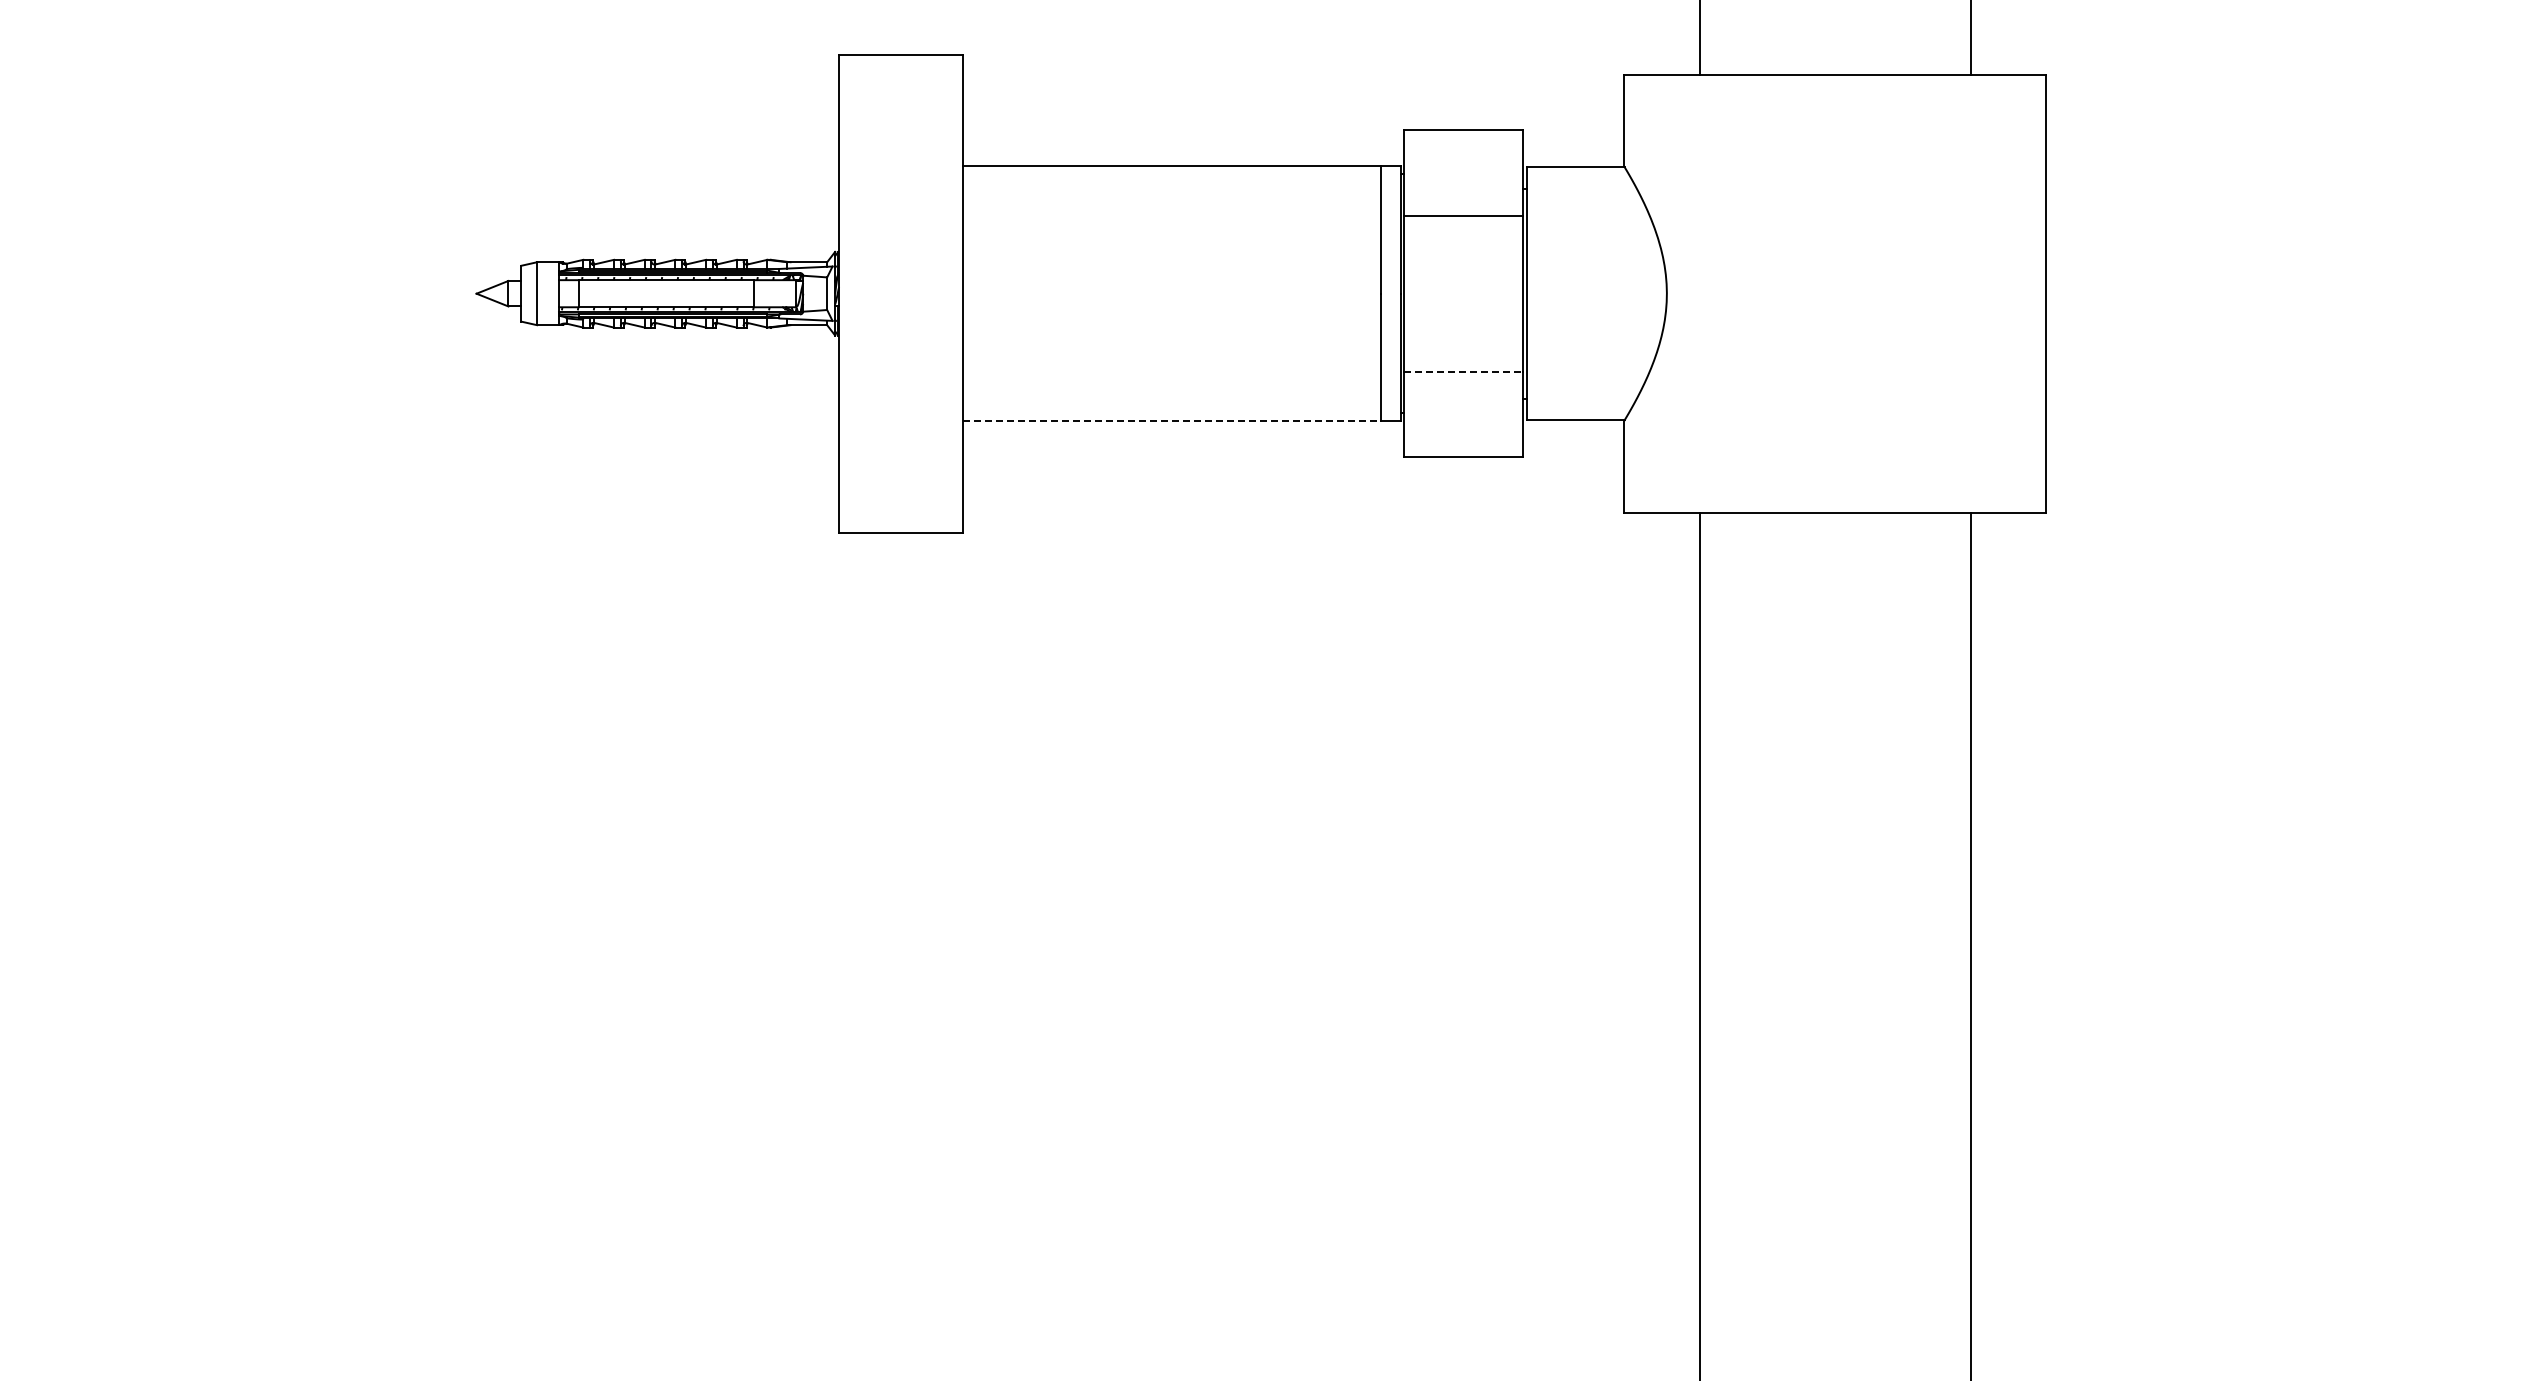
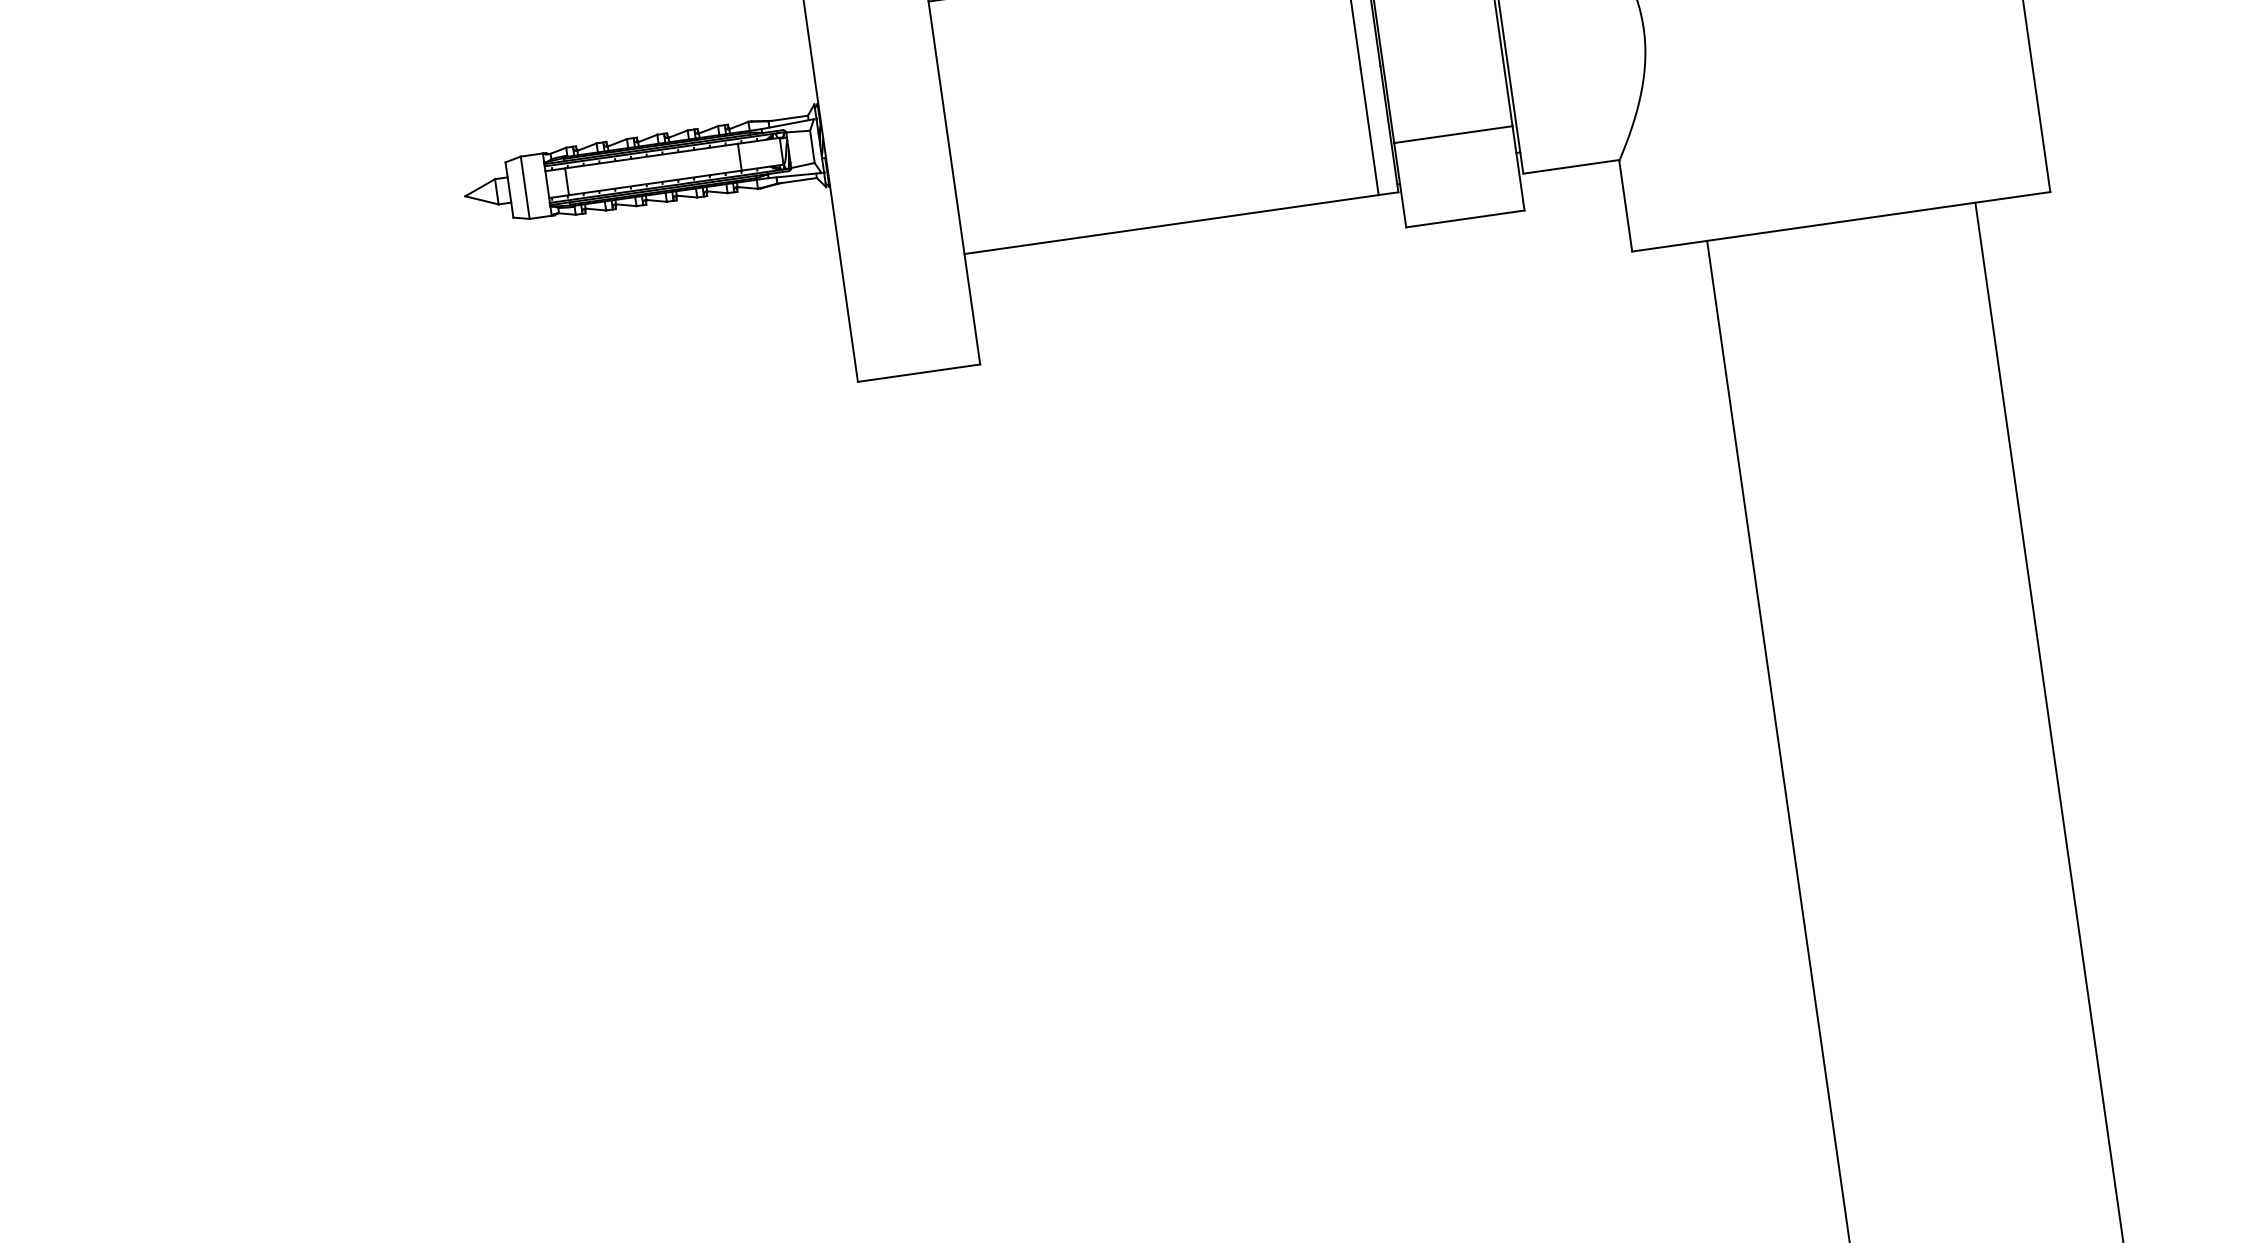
line: (1463, 371) -> (1453, 134), dashed -> solid
line: (1172, 421) -> (1172, 224), dashed -> solid

